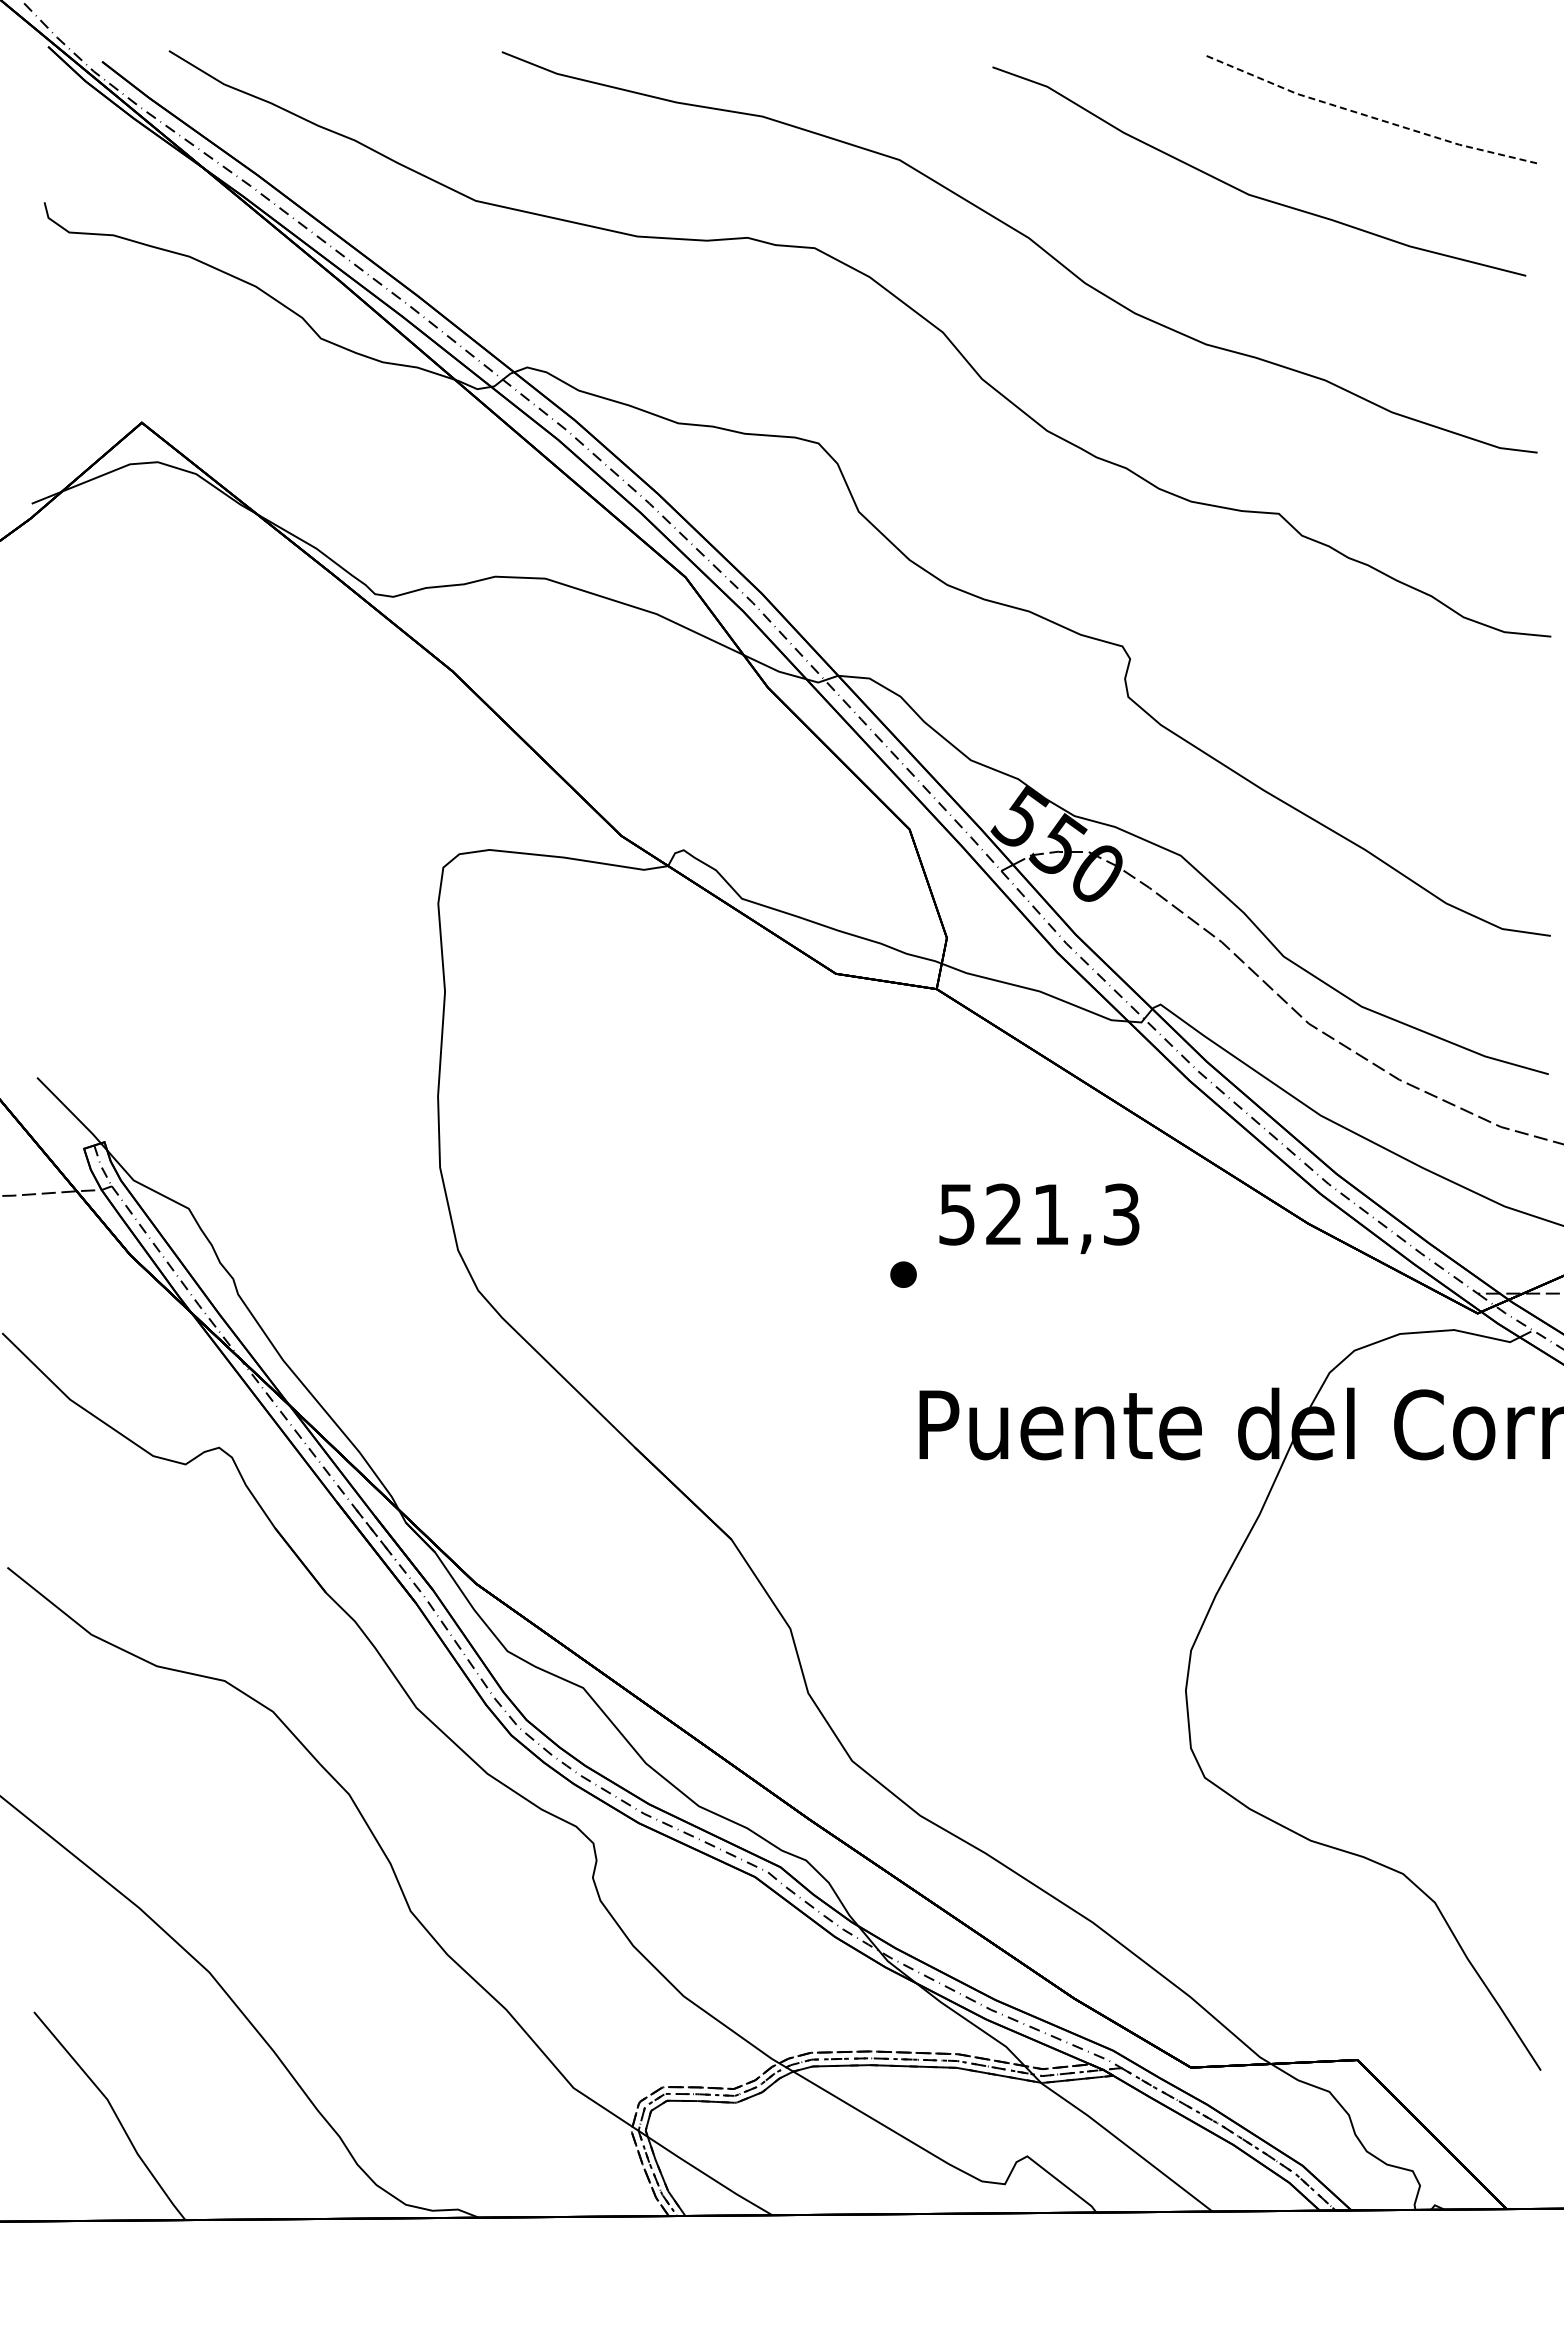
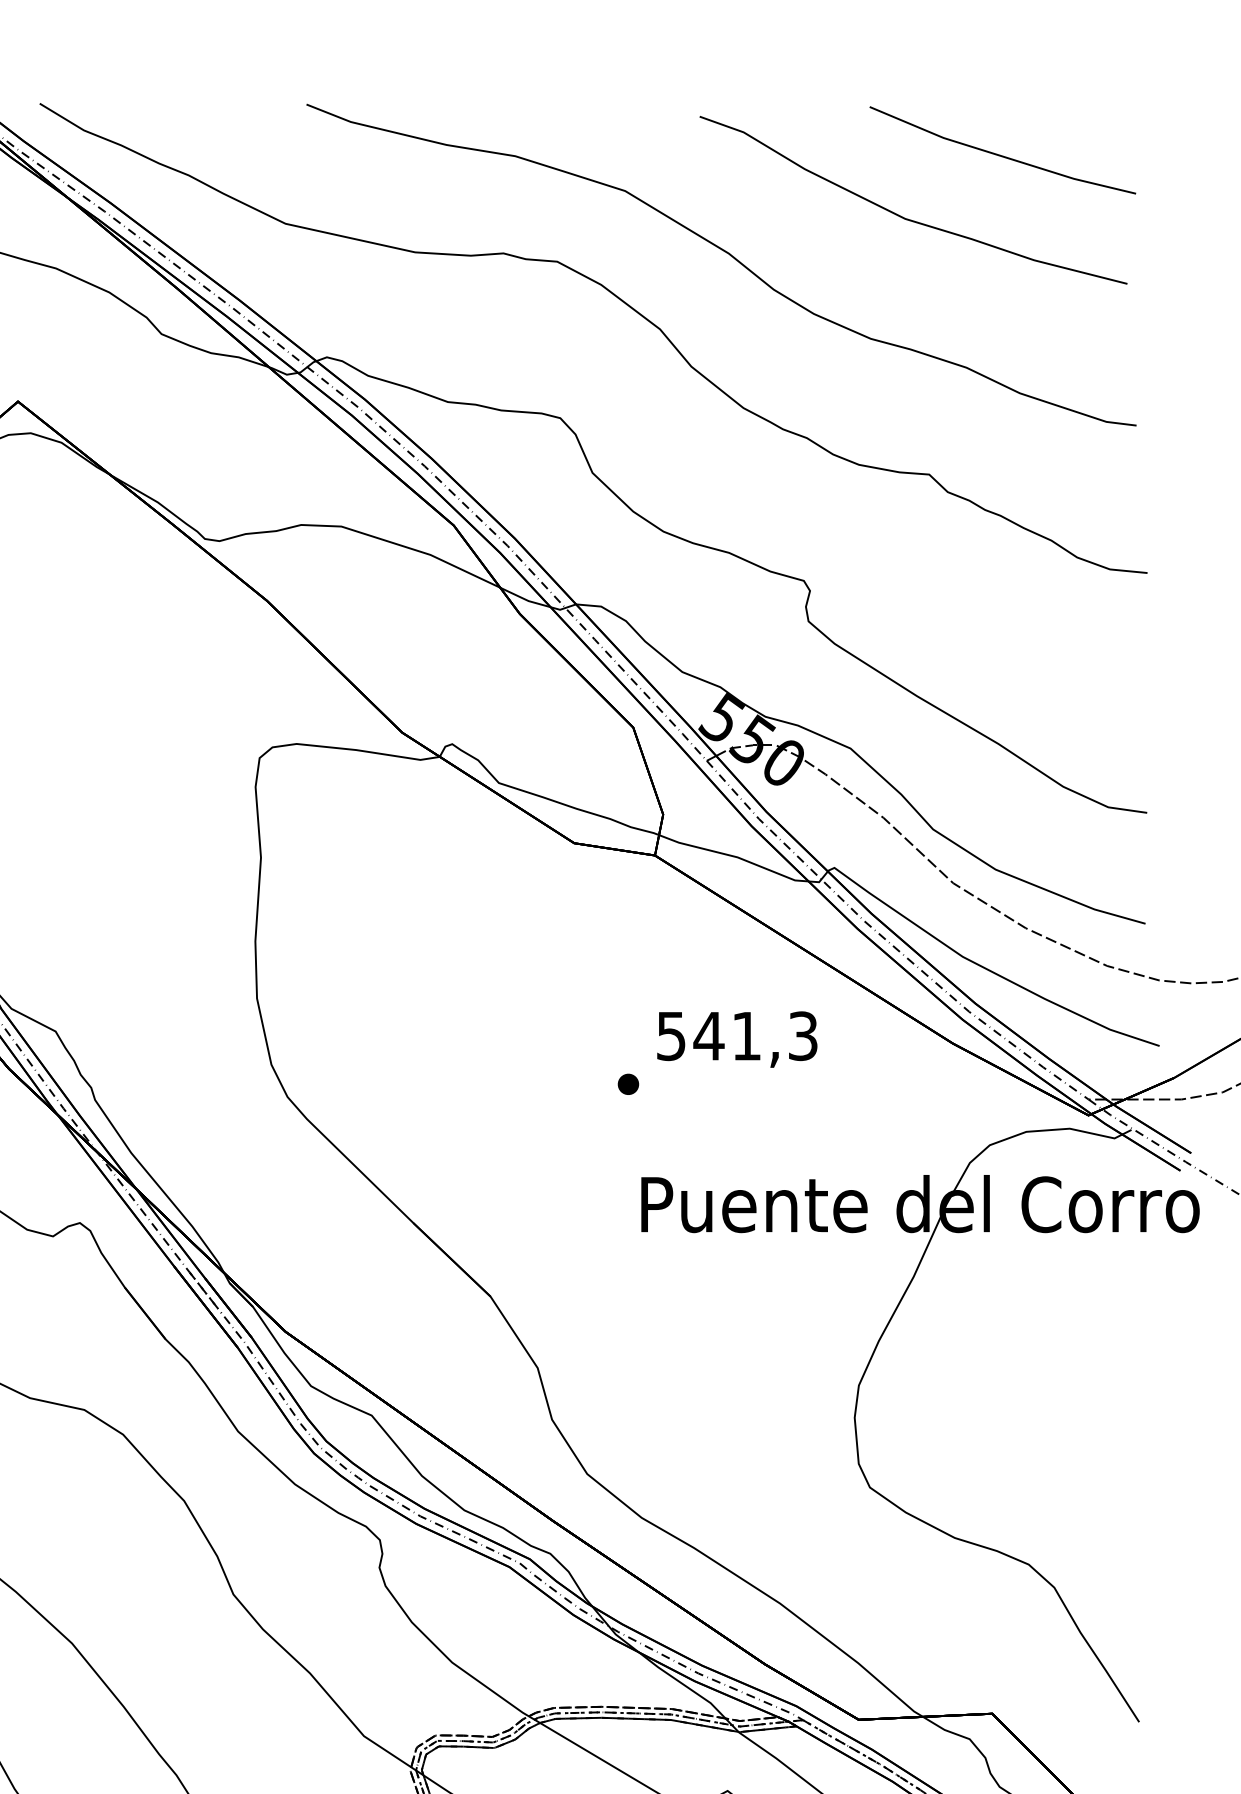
line: (1368, 116) -> (1001, 156), dashed -> solid
text: (1003, 1213) -> (708, 1035), 521,3 -> 541,3

